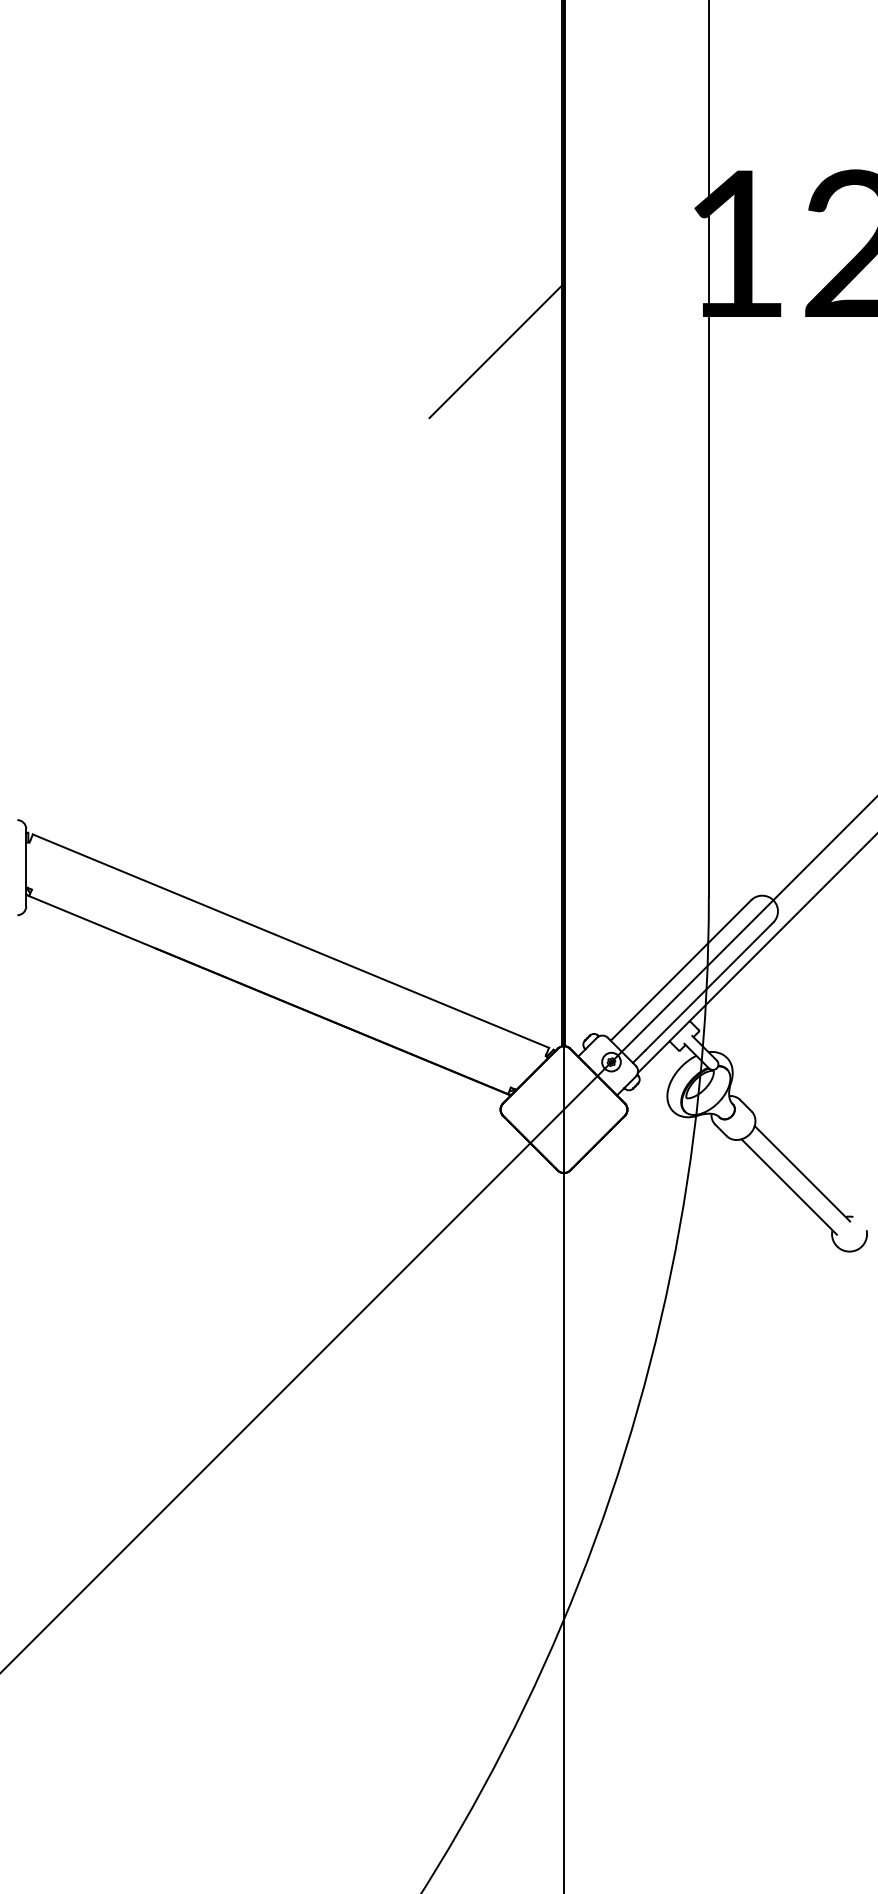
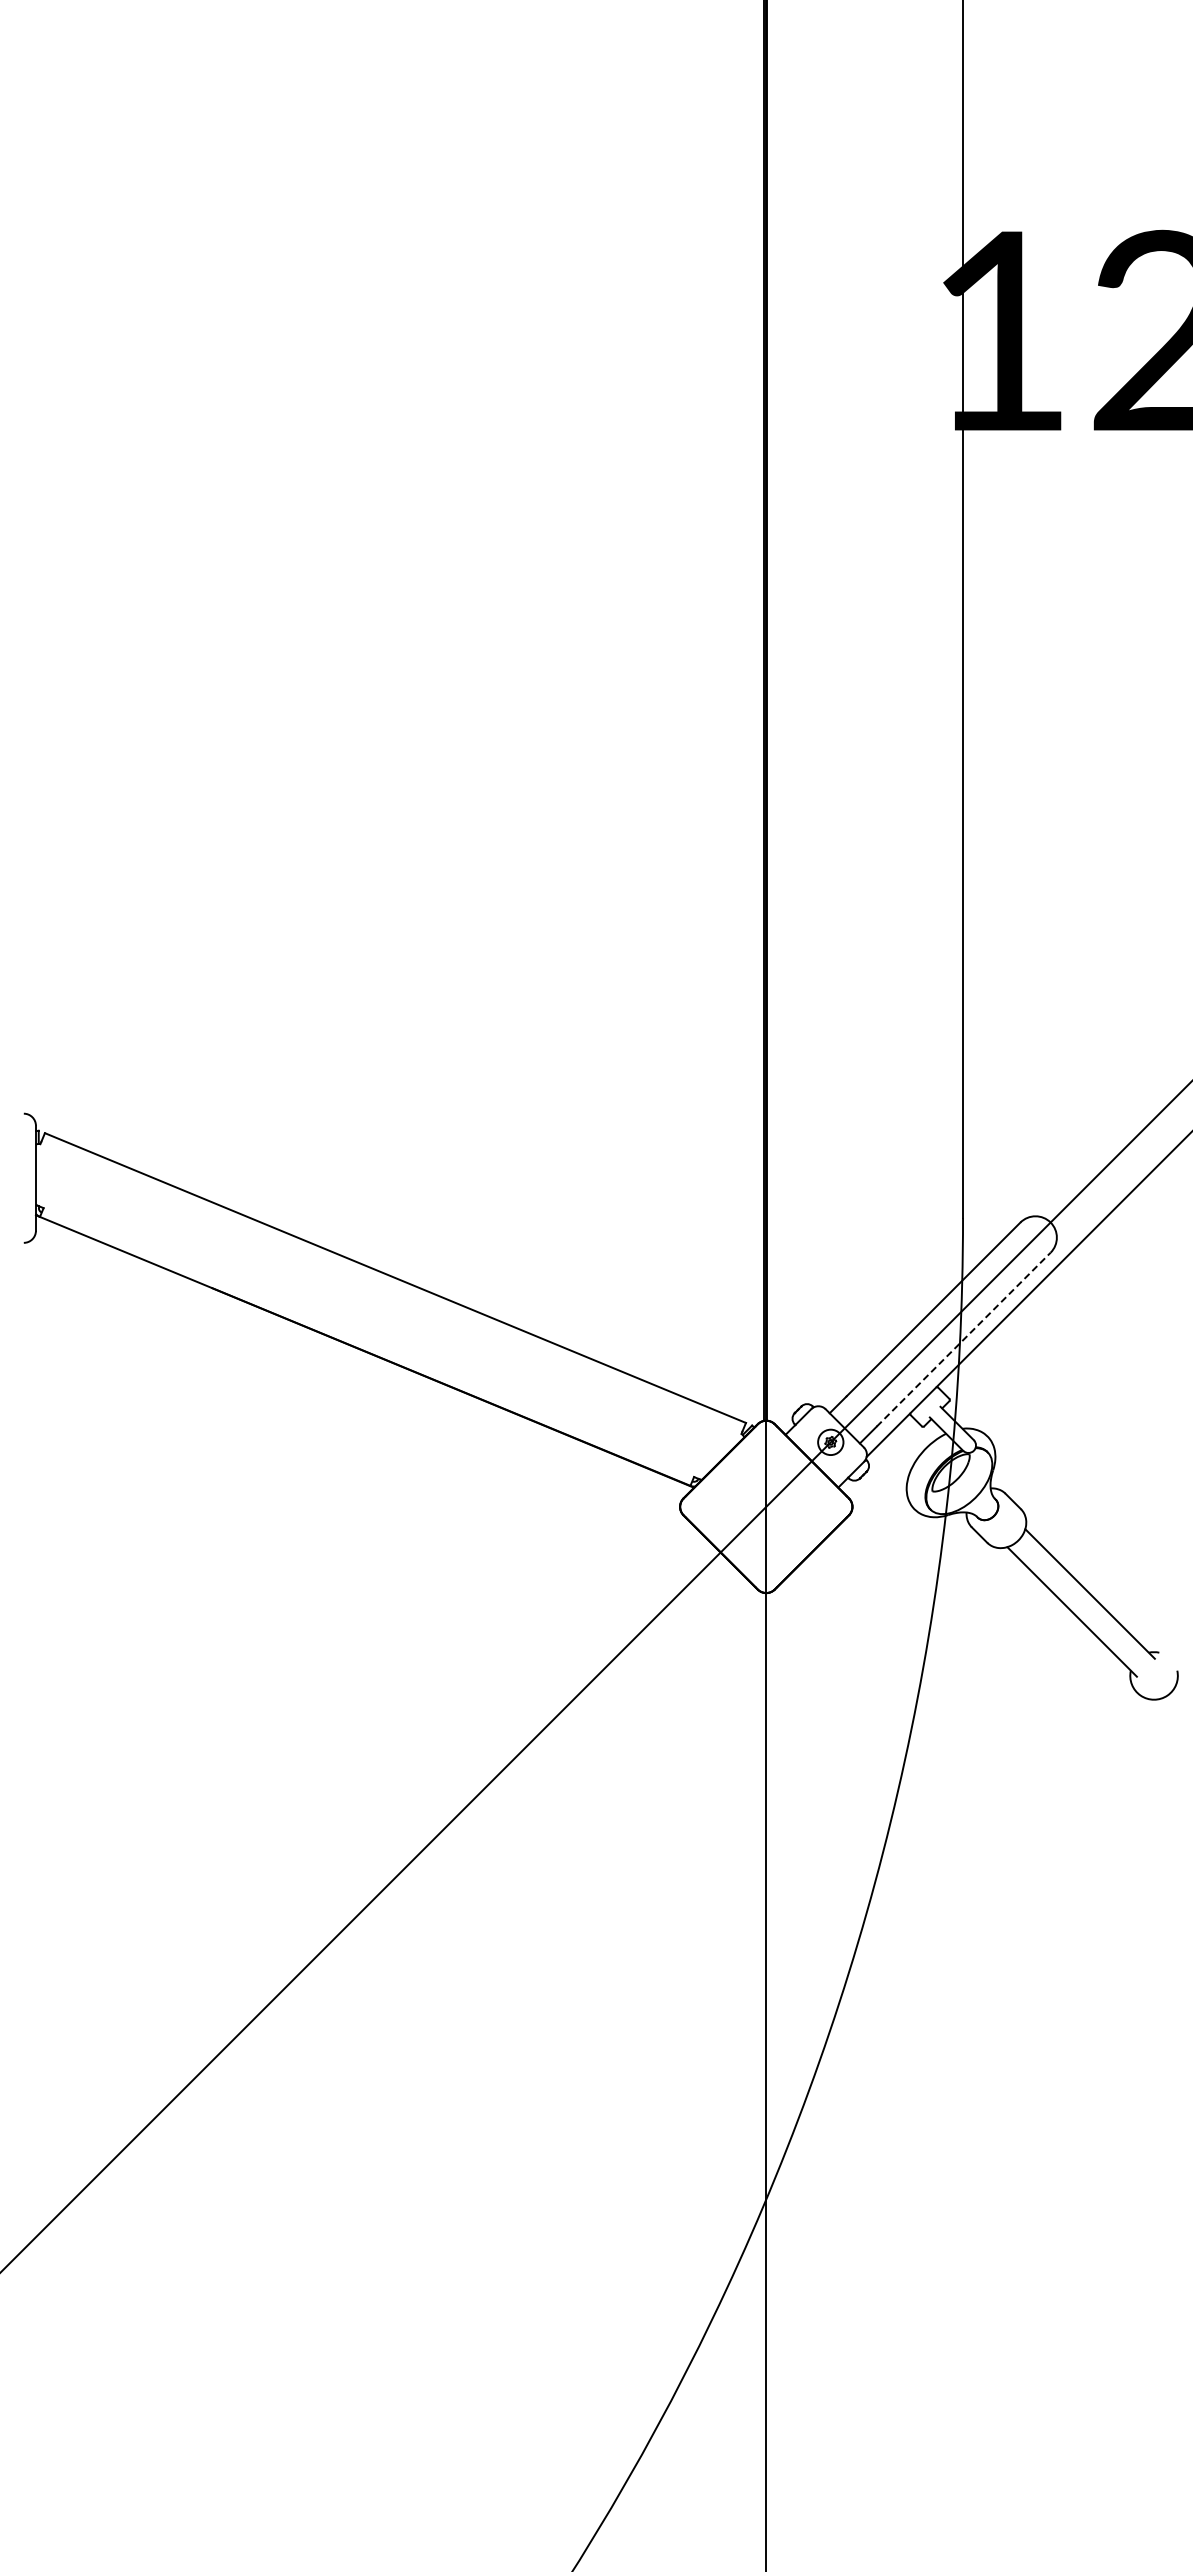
line: (496, 350) -> (674, 475), removed
line: (709, 986) -> (963, 1339), solid -> dashed

